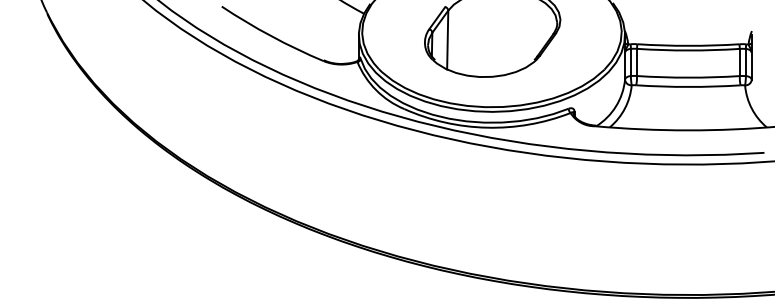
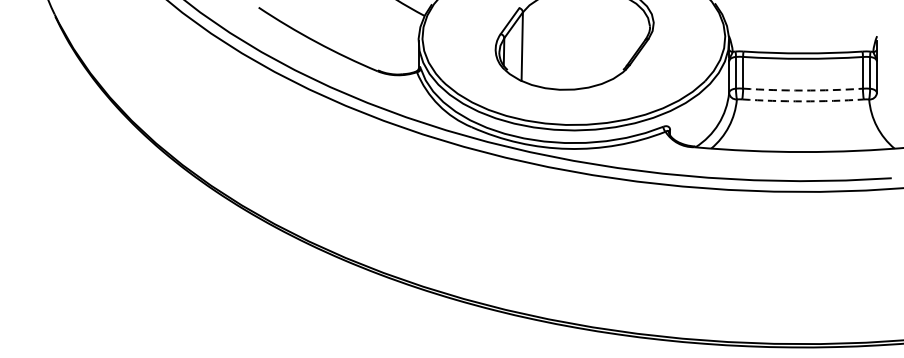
arc: (688, 77) -> (803, 90), solid -> dashed
arc: (688, 86) -> (803, 100), solid -> dashed

